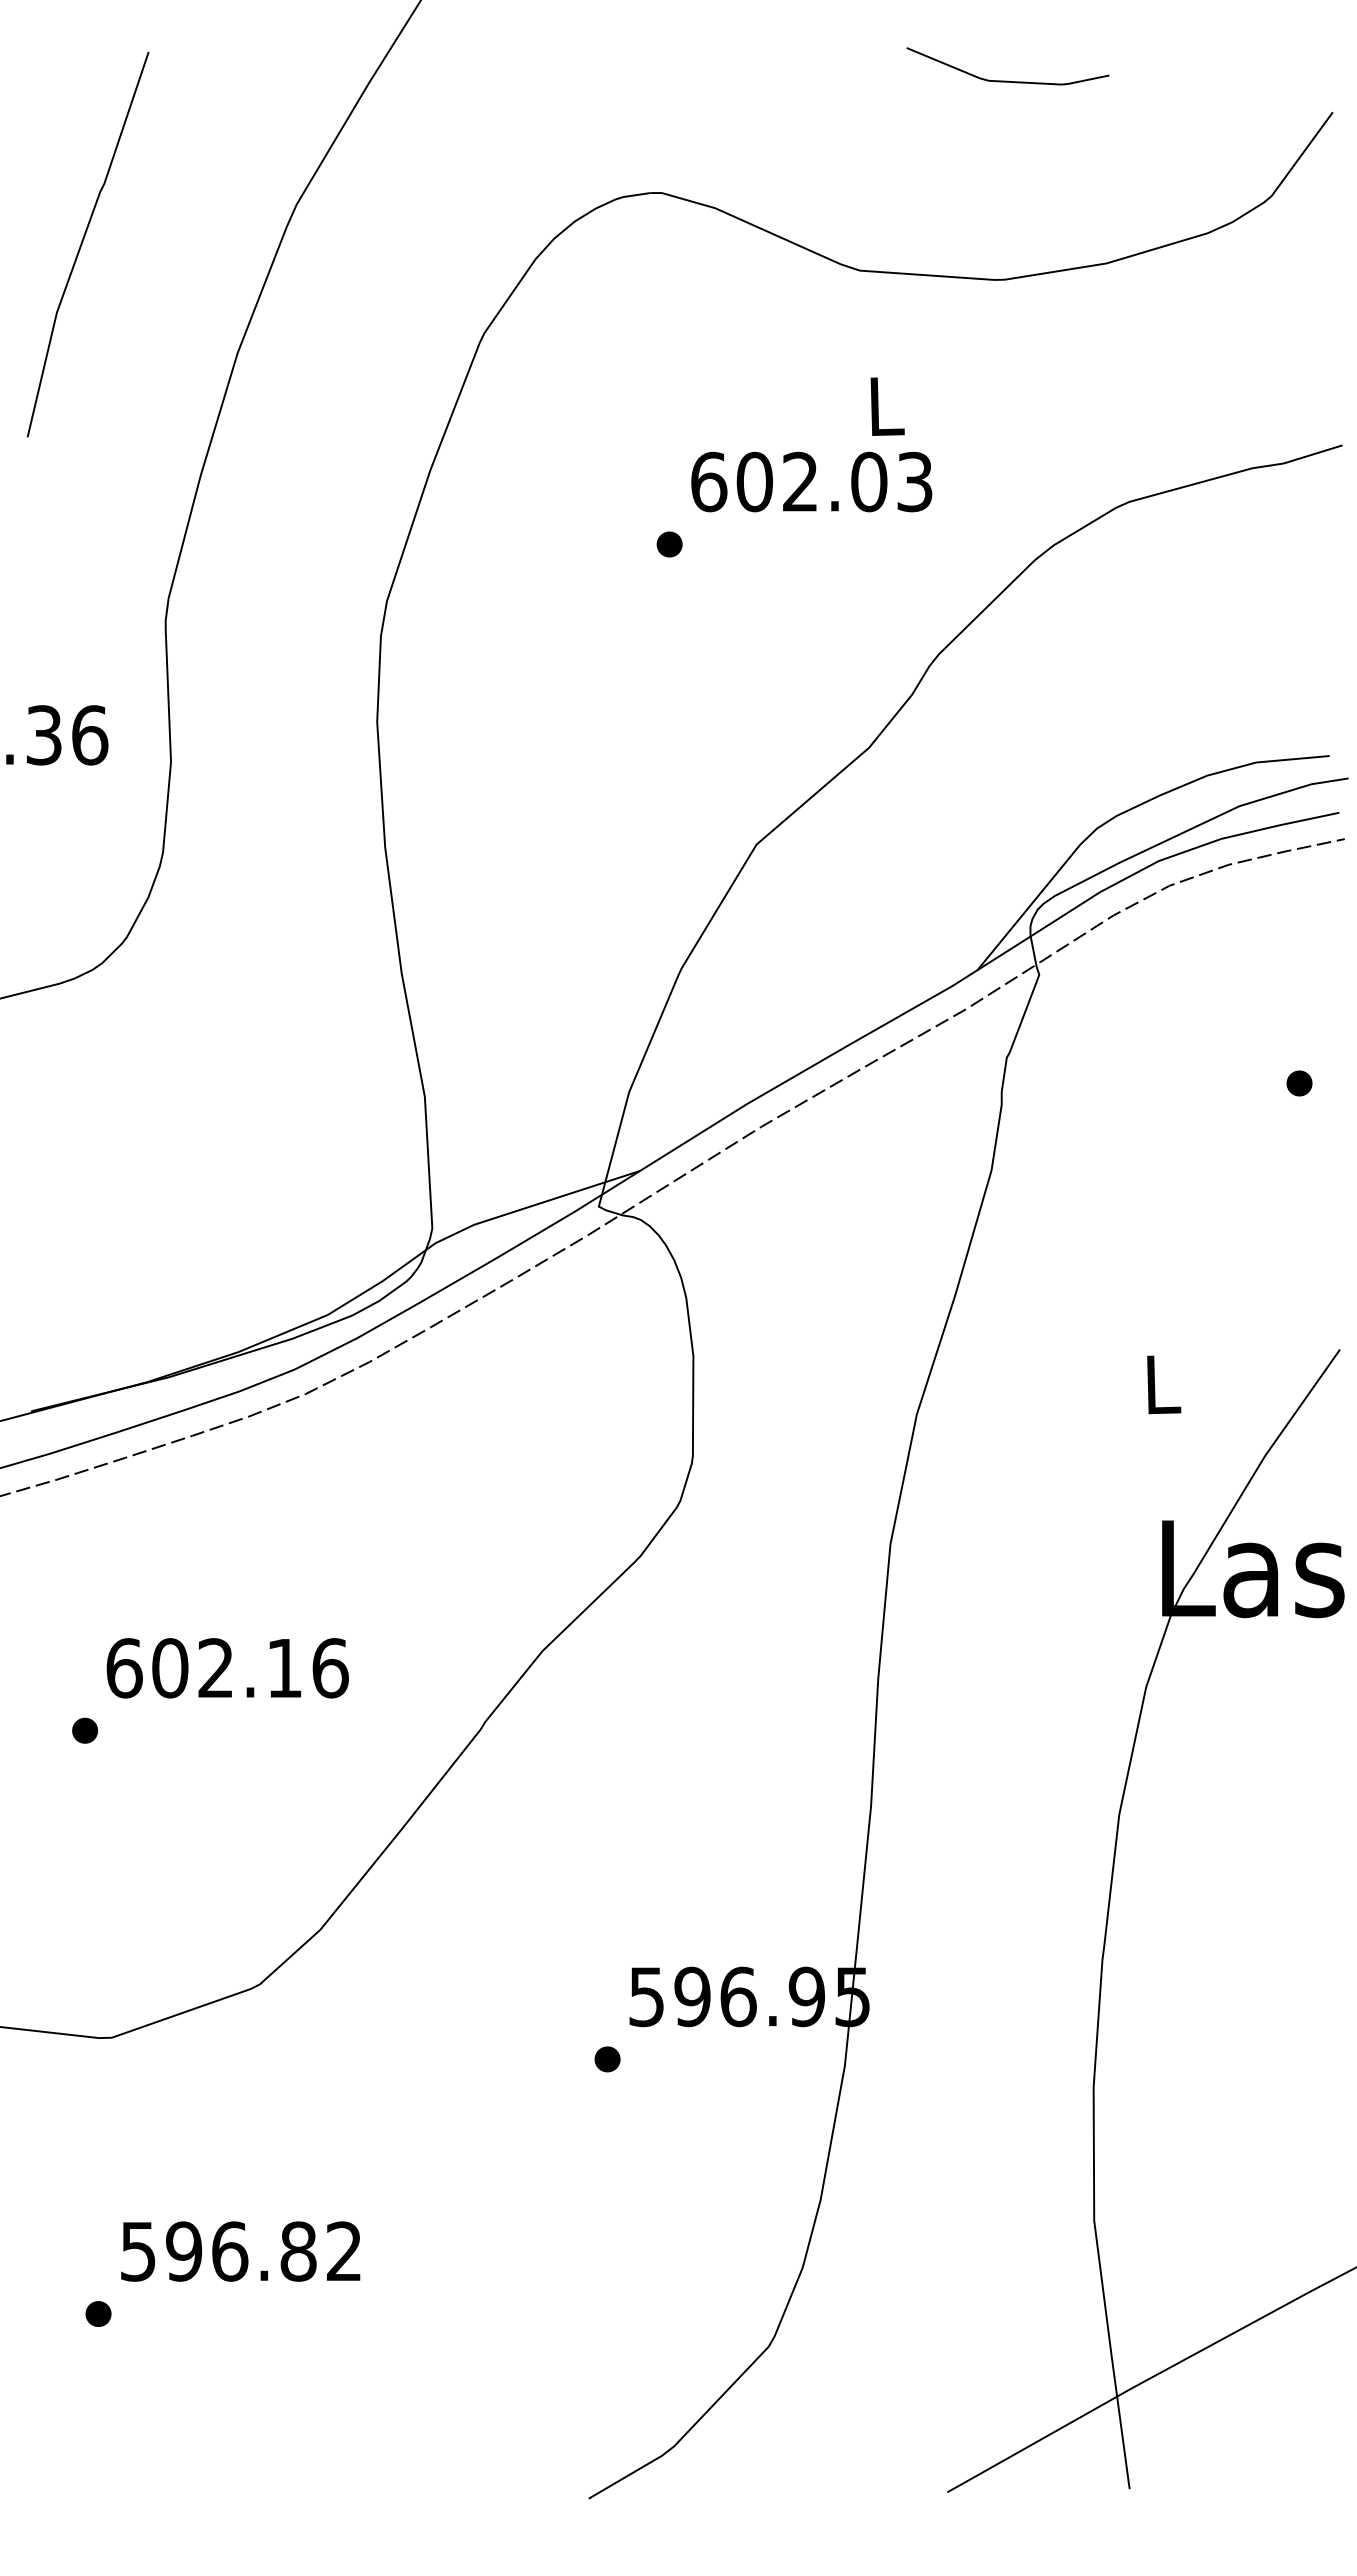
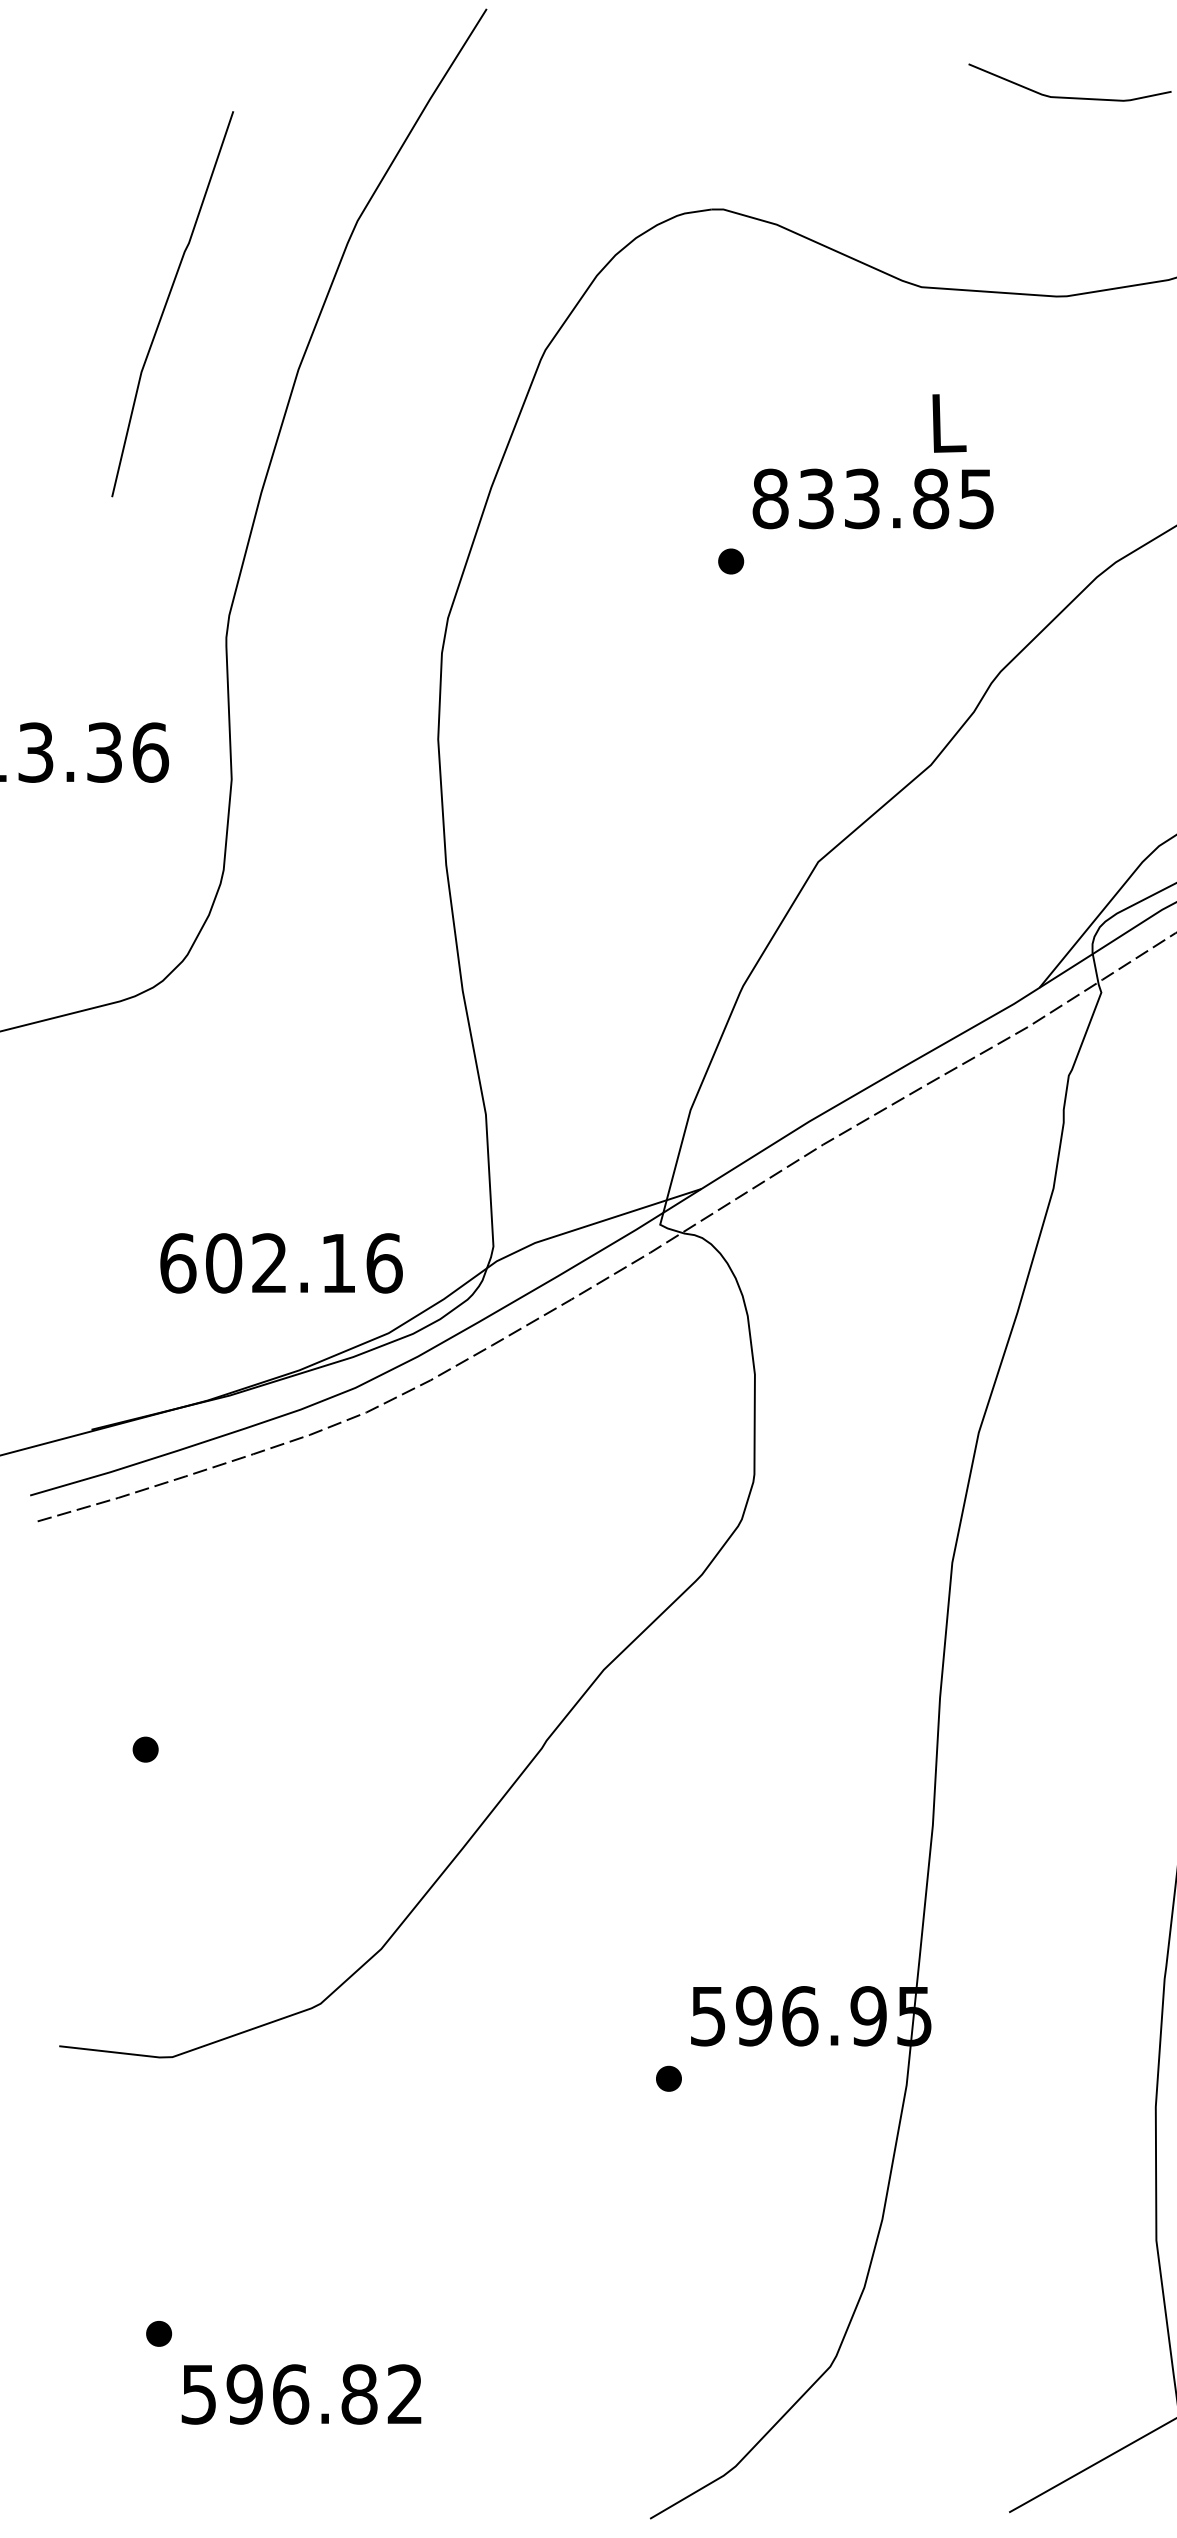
line: (83, 242) -> (168, 302), moved
text: (811, 481) -> (873, 498), 602.03 -> 833.85
text: (227, 1668) -> (281, 1263), moved
text: (240, 2251) -> (301, 2394), moved

